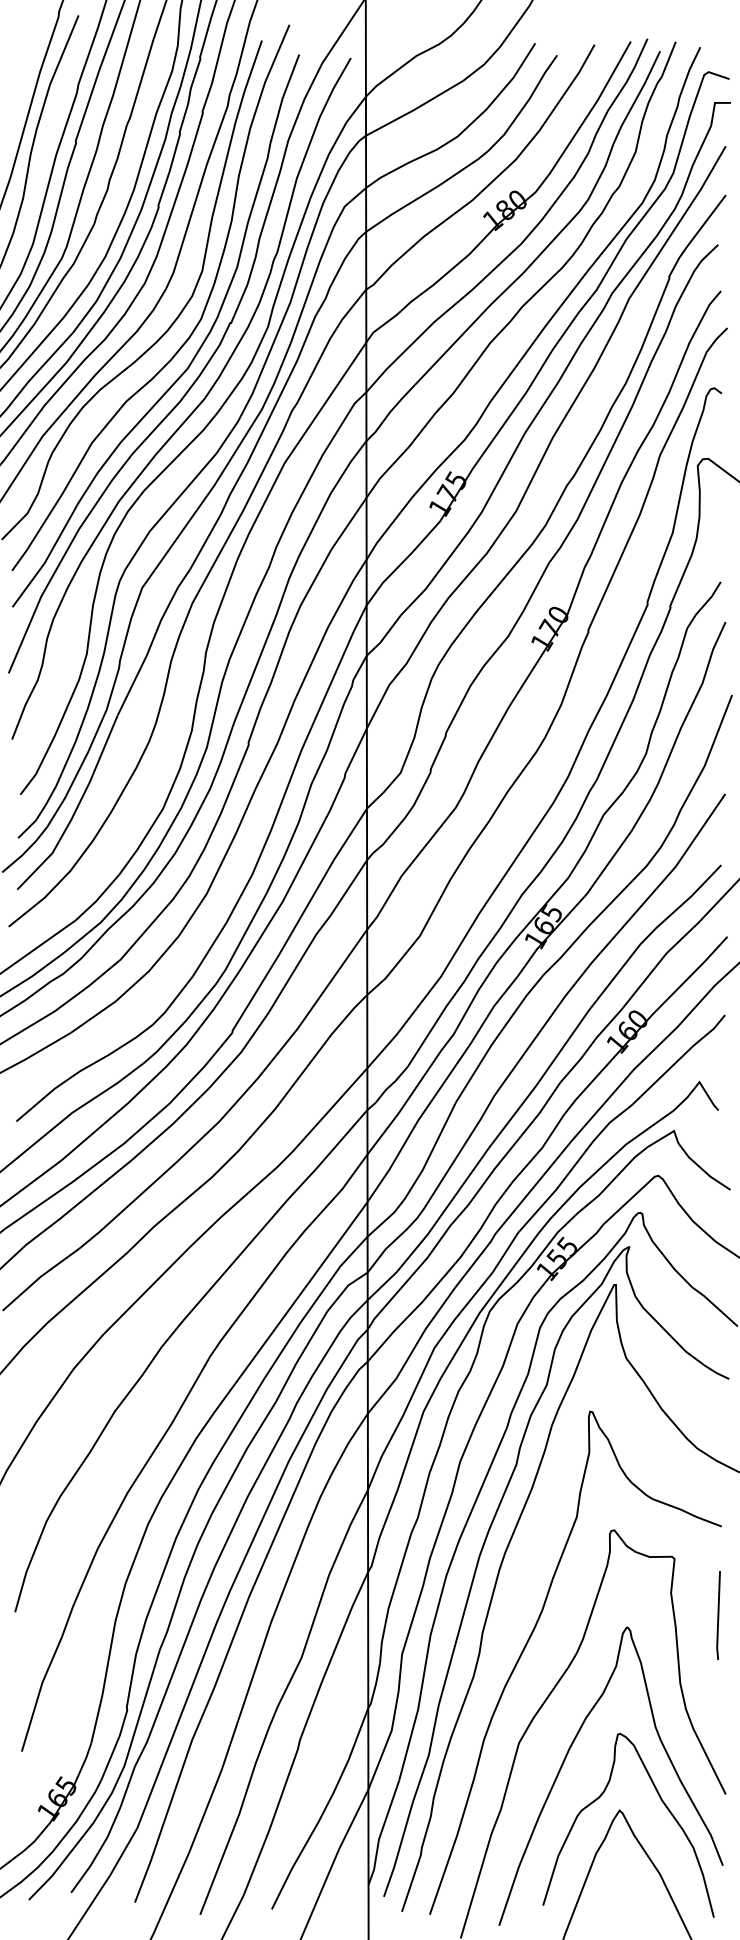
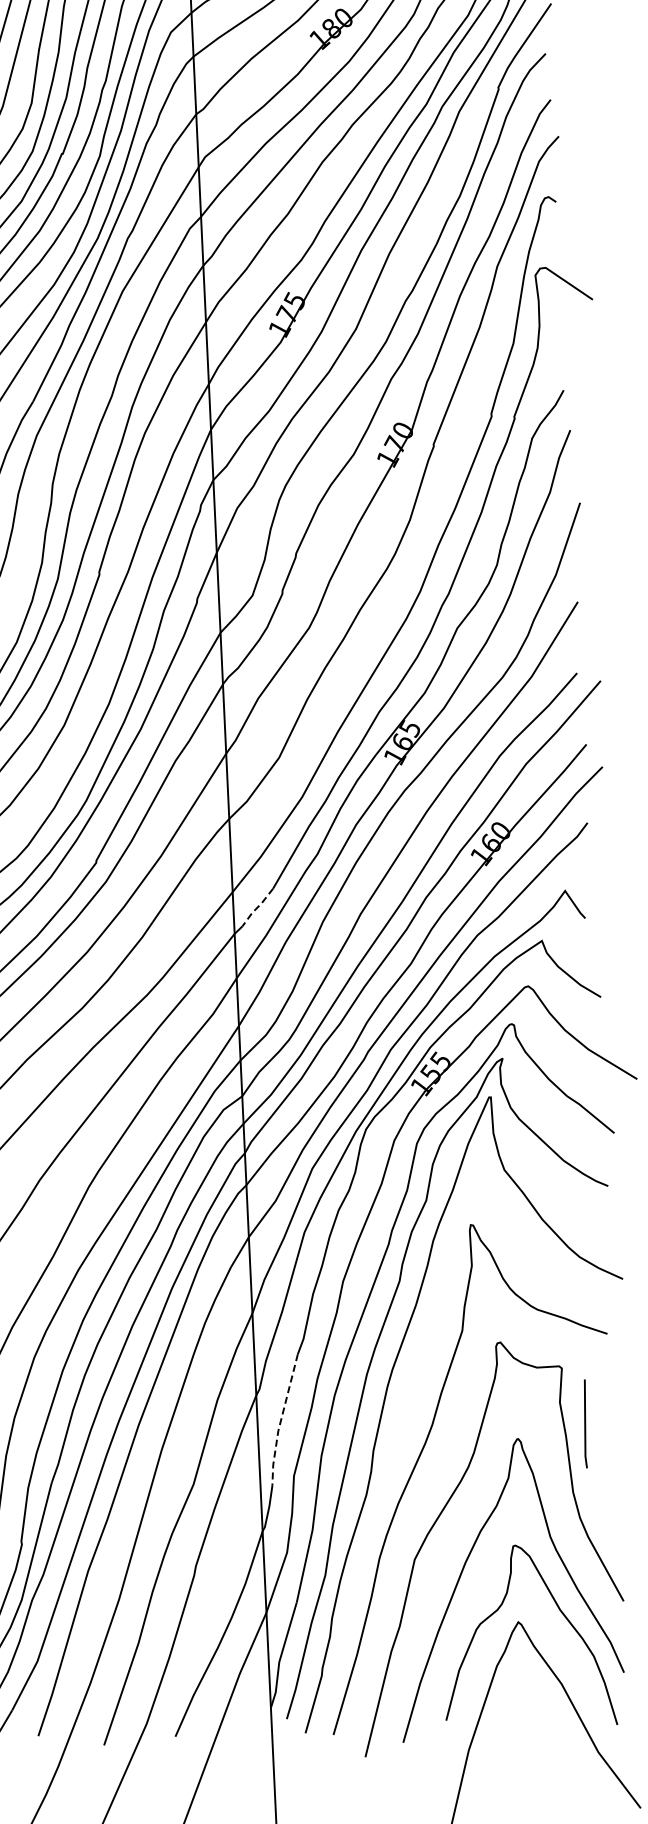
line: (391, 1084) -> (257, 907), solid -> dashed
line: (391, 1598) -> (280, 1420), solid -> dashed
line: (718, 1615) -> (585, 1423), moved

